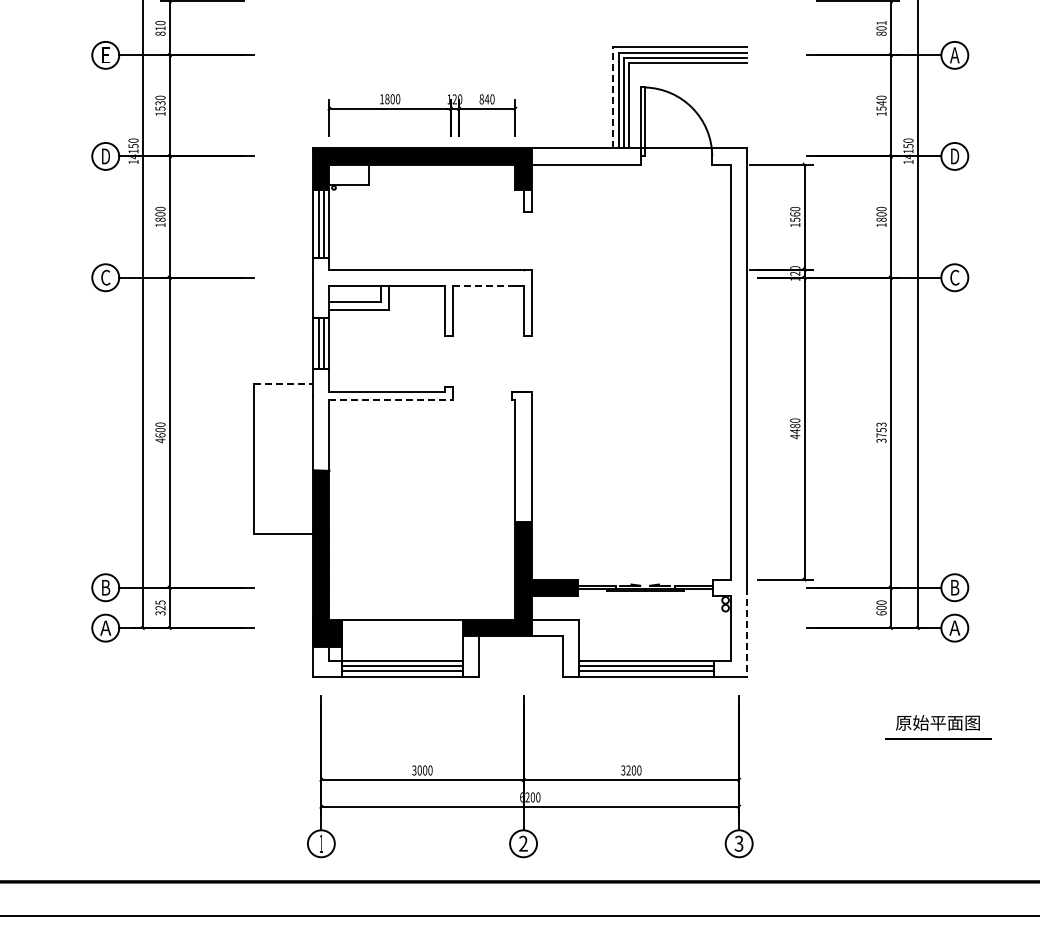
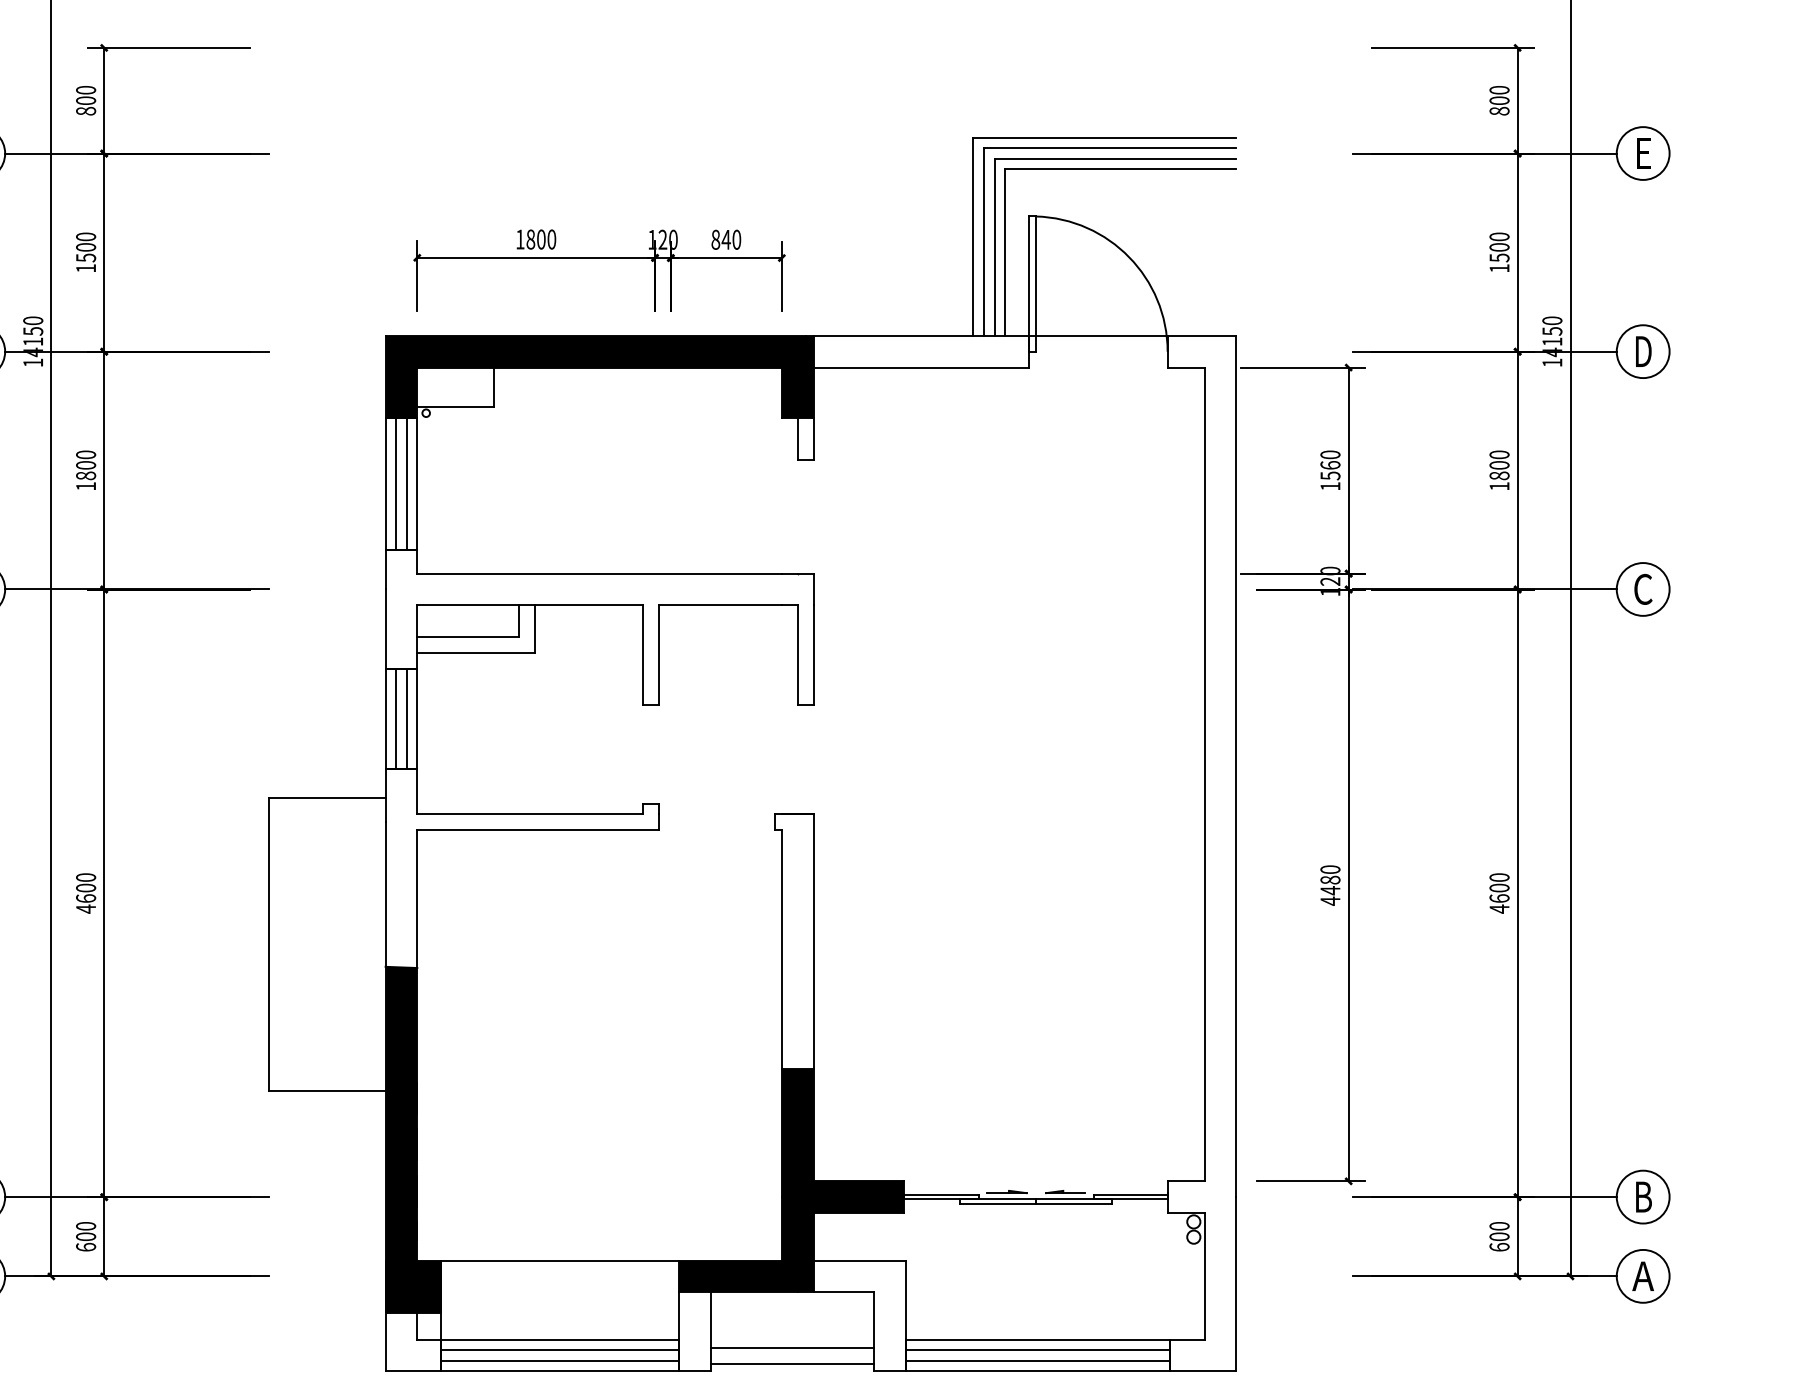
text: (881, 22) -> (1499, 89), 801 -> 800
text: (160, 28) -> (86, 100), 810 -> 800
text: (954, 55) -> (1642, 153), A -> E
line: (613, 97) -> (974, 236), dashed -> solid
text: (881, 102) -> (1499, 245), 1540 -> 1500
text: (160, 103) -> (86, 247), 1530 -> 1500
line: (484, 285) -> (721, 604), dashed -> solid
line: (283, 384) -> (327, 798), dashed -> solid
line: (391, 400) -> (538, 830), dashed -> solid
text: (881, 432) -> (1499, 892), 3753 -> 4600
text: (160, 607) -> (86, 1235), 325 -> 600
line: (747, 632) -> (1236, 1284), dashed -> solid
line: (520, 664) -> (791, 1347), added
line: (520, 672) -> (791, 1363), added

